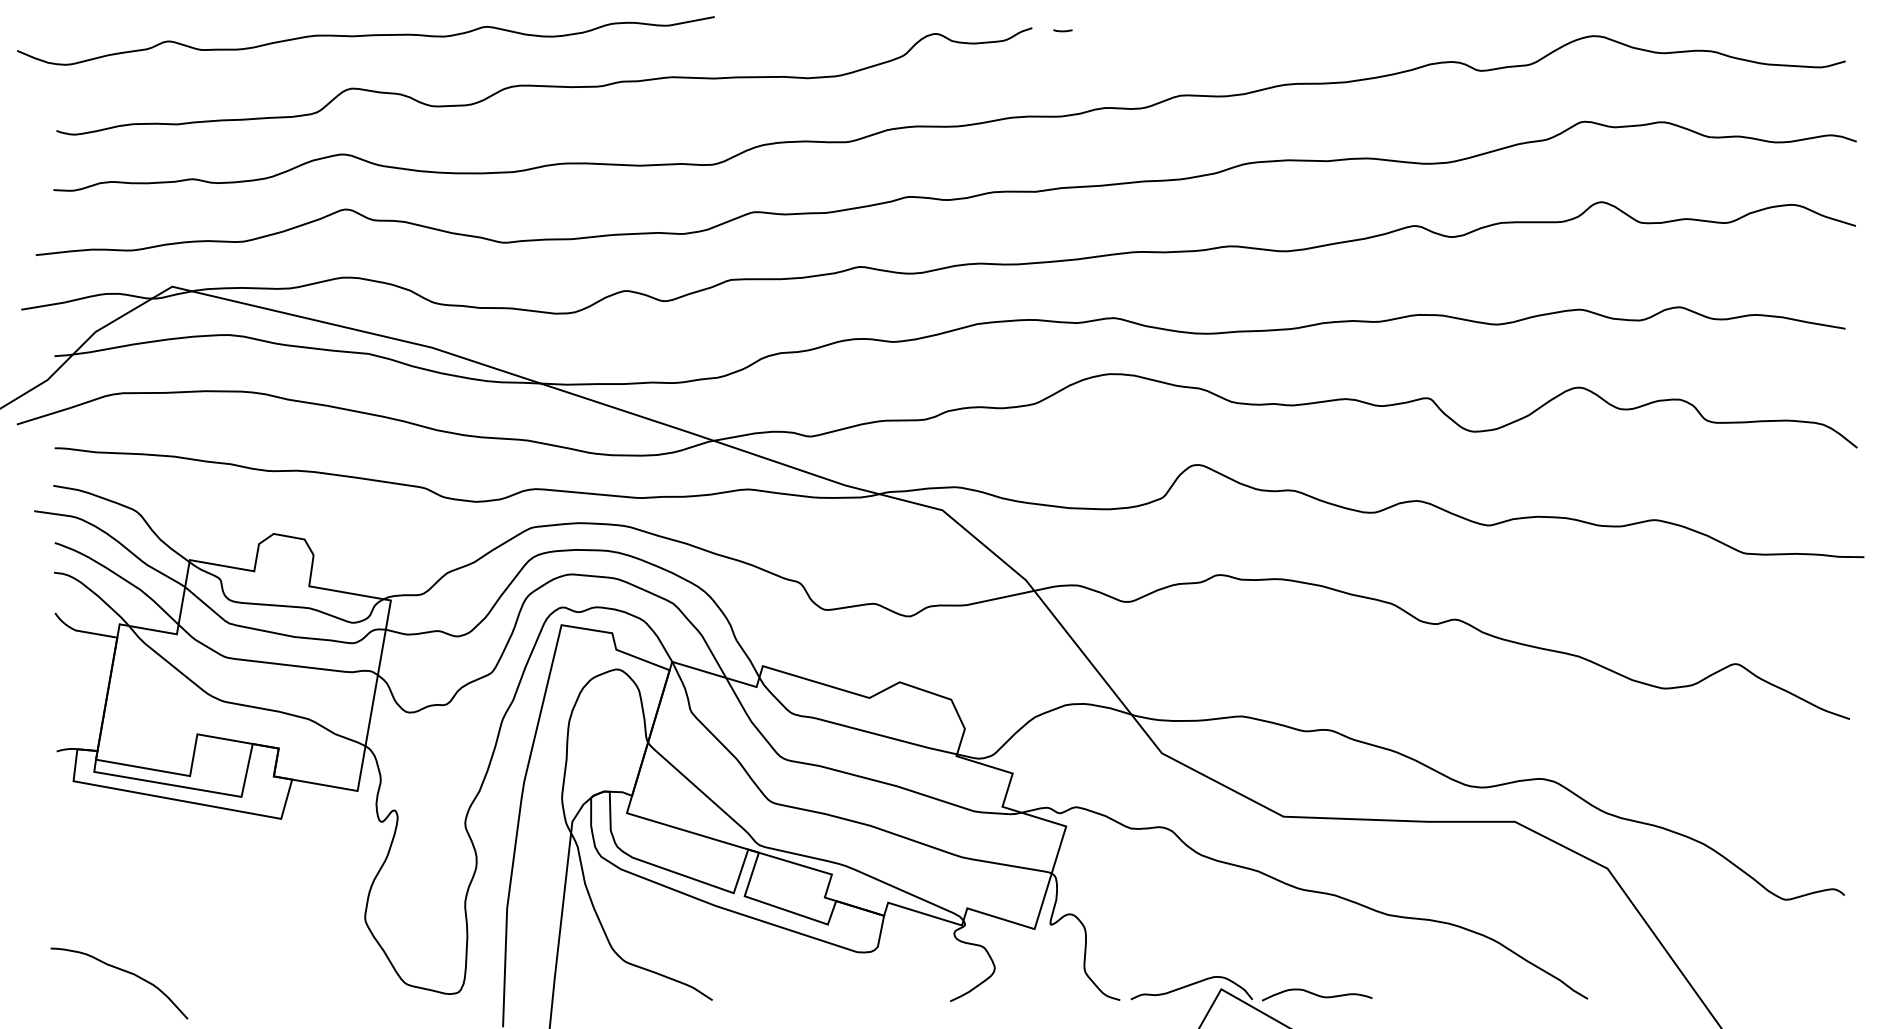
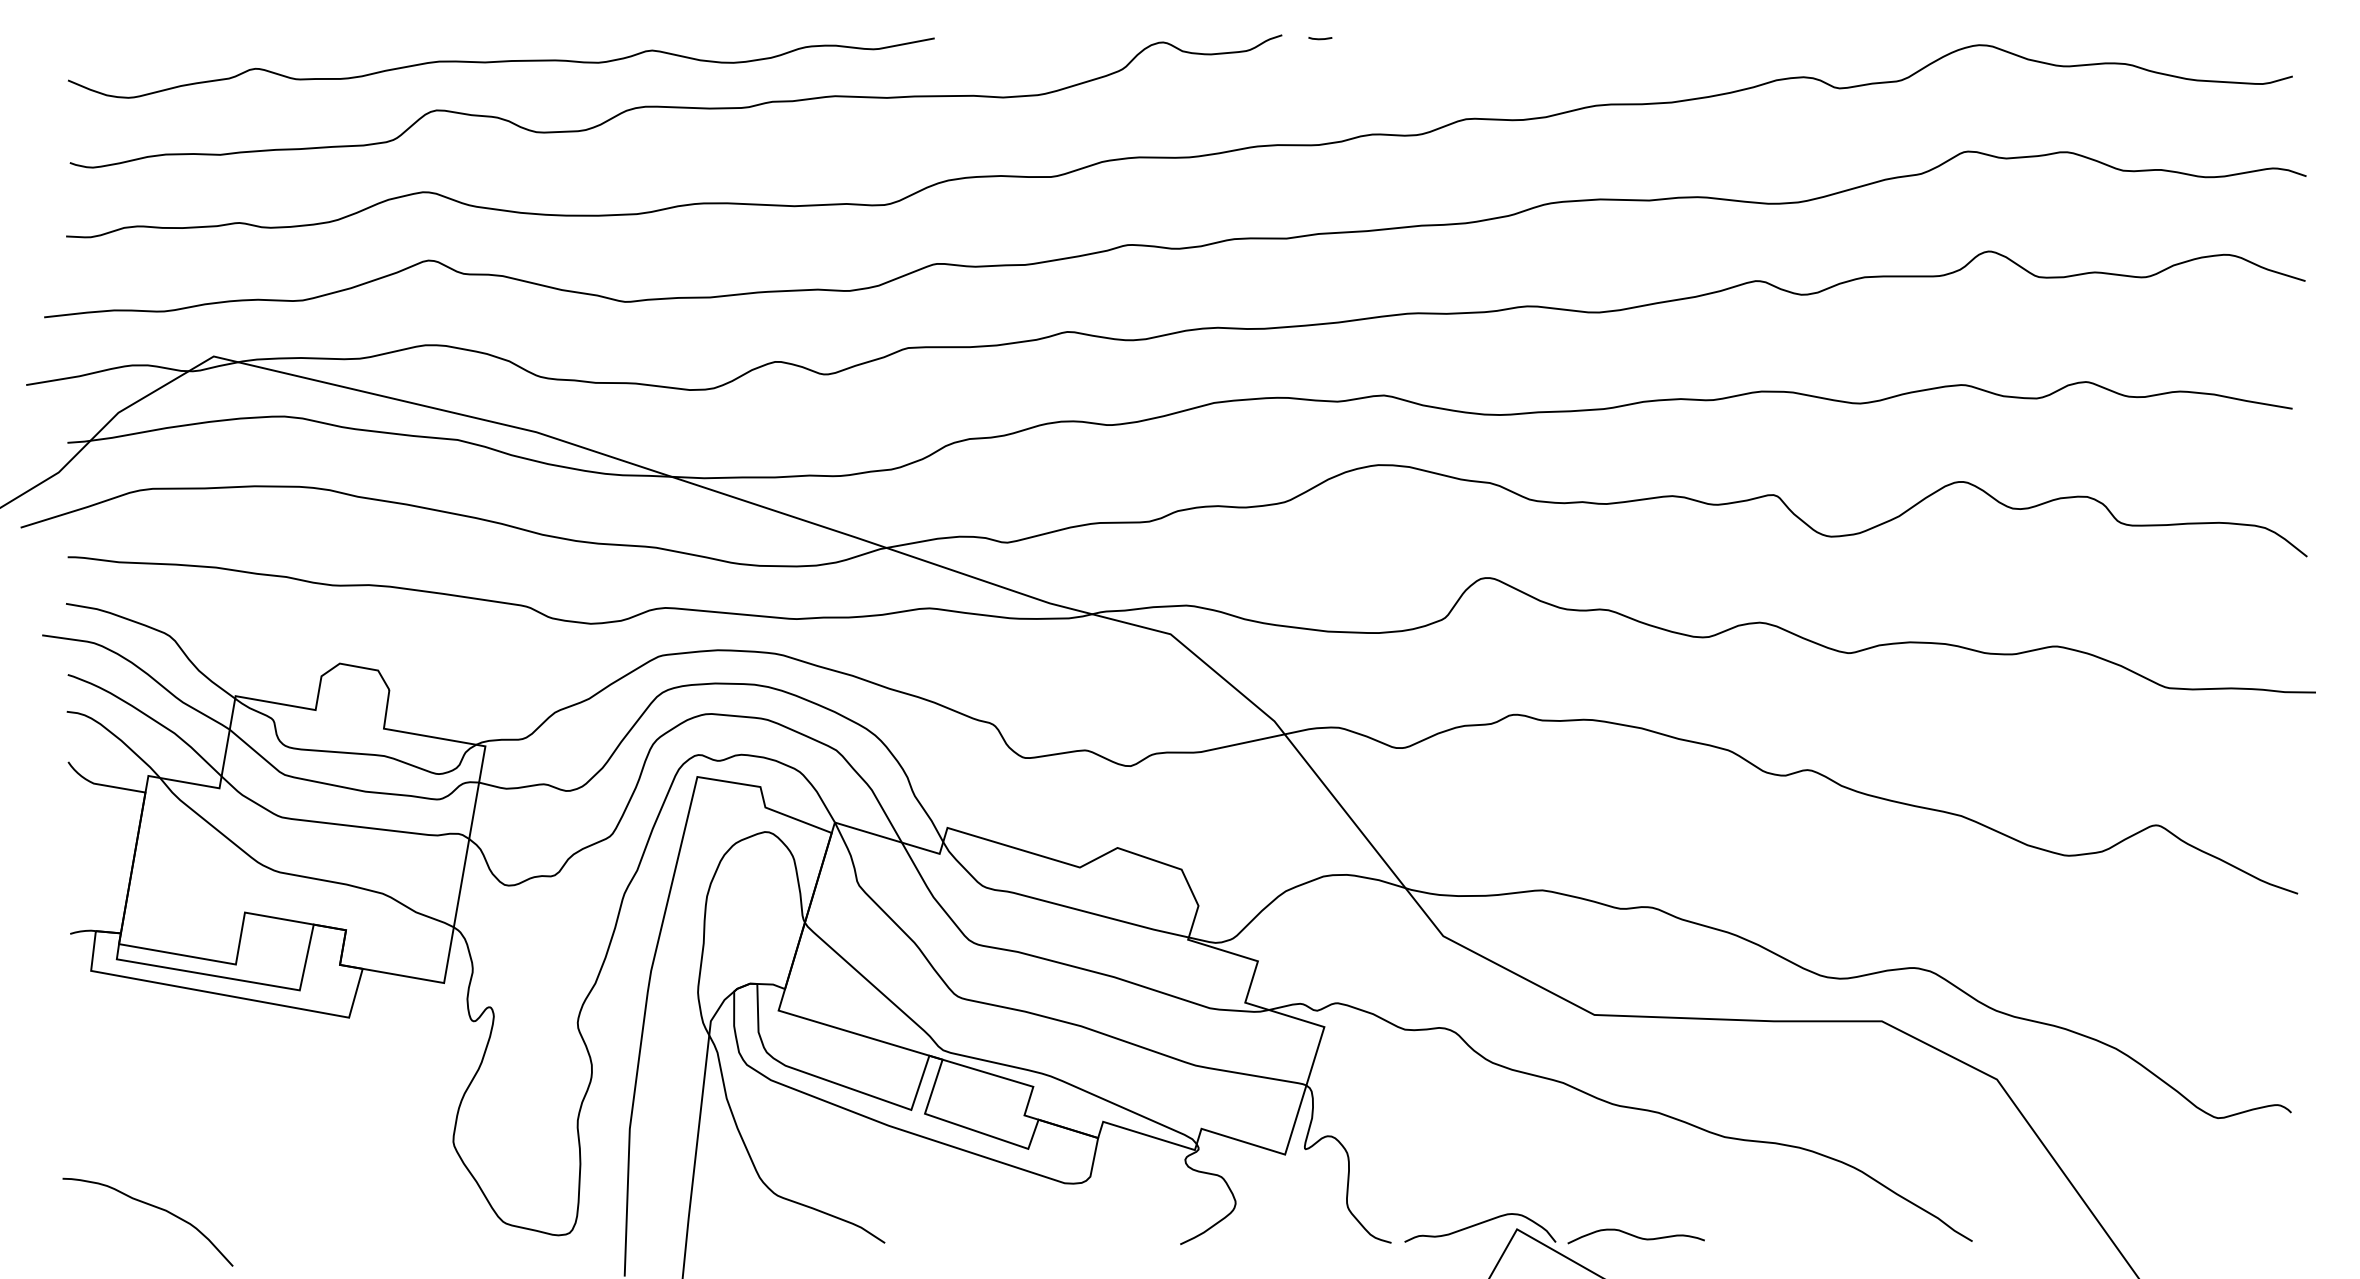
curve: (366, 36) -> (501, 62), moved

